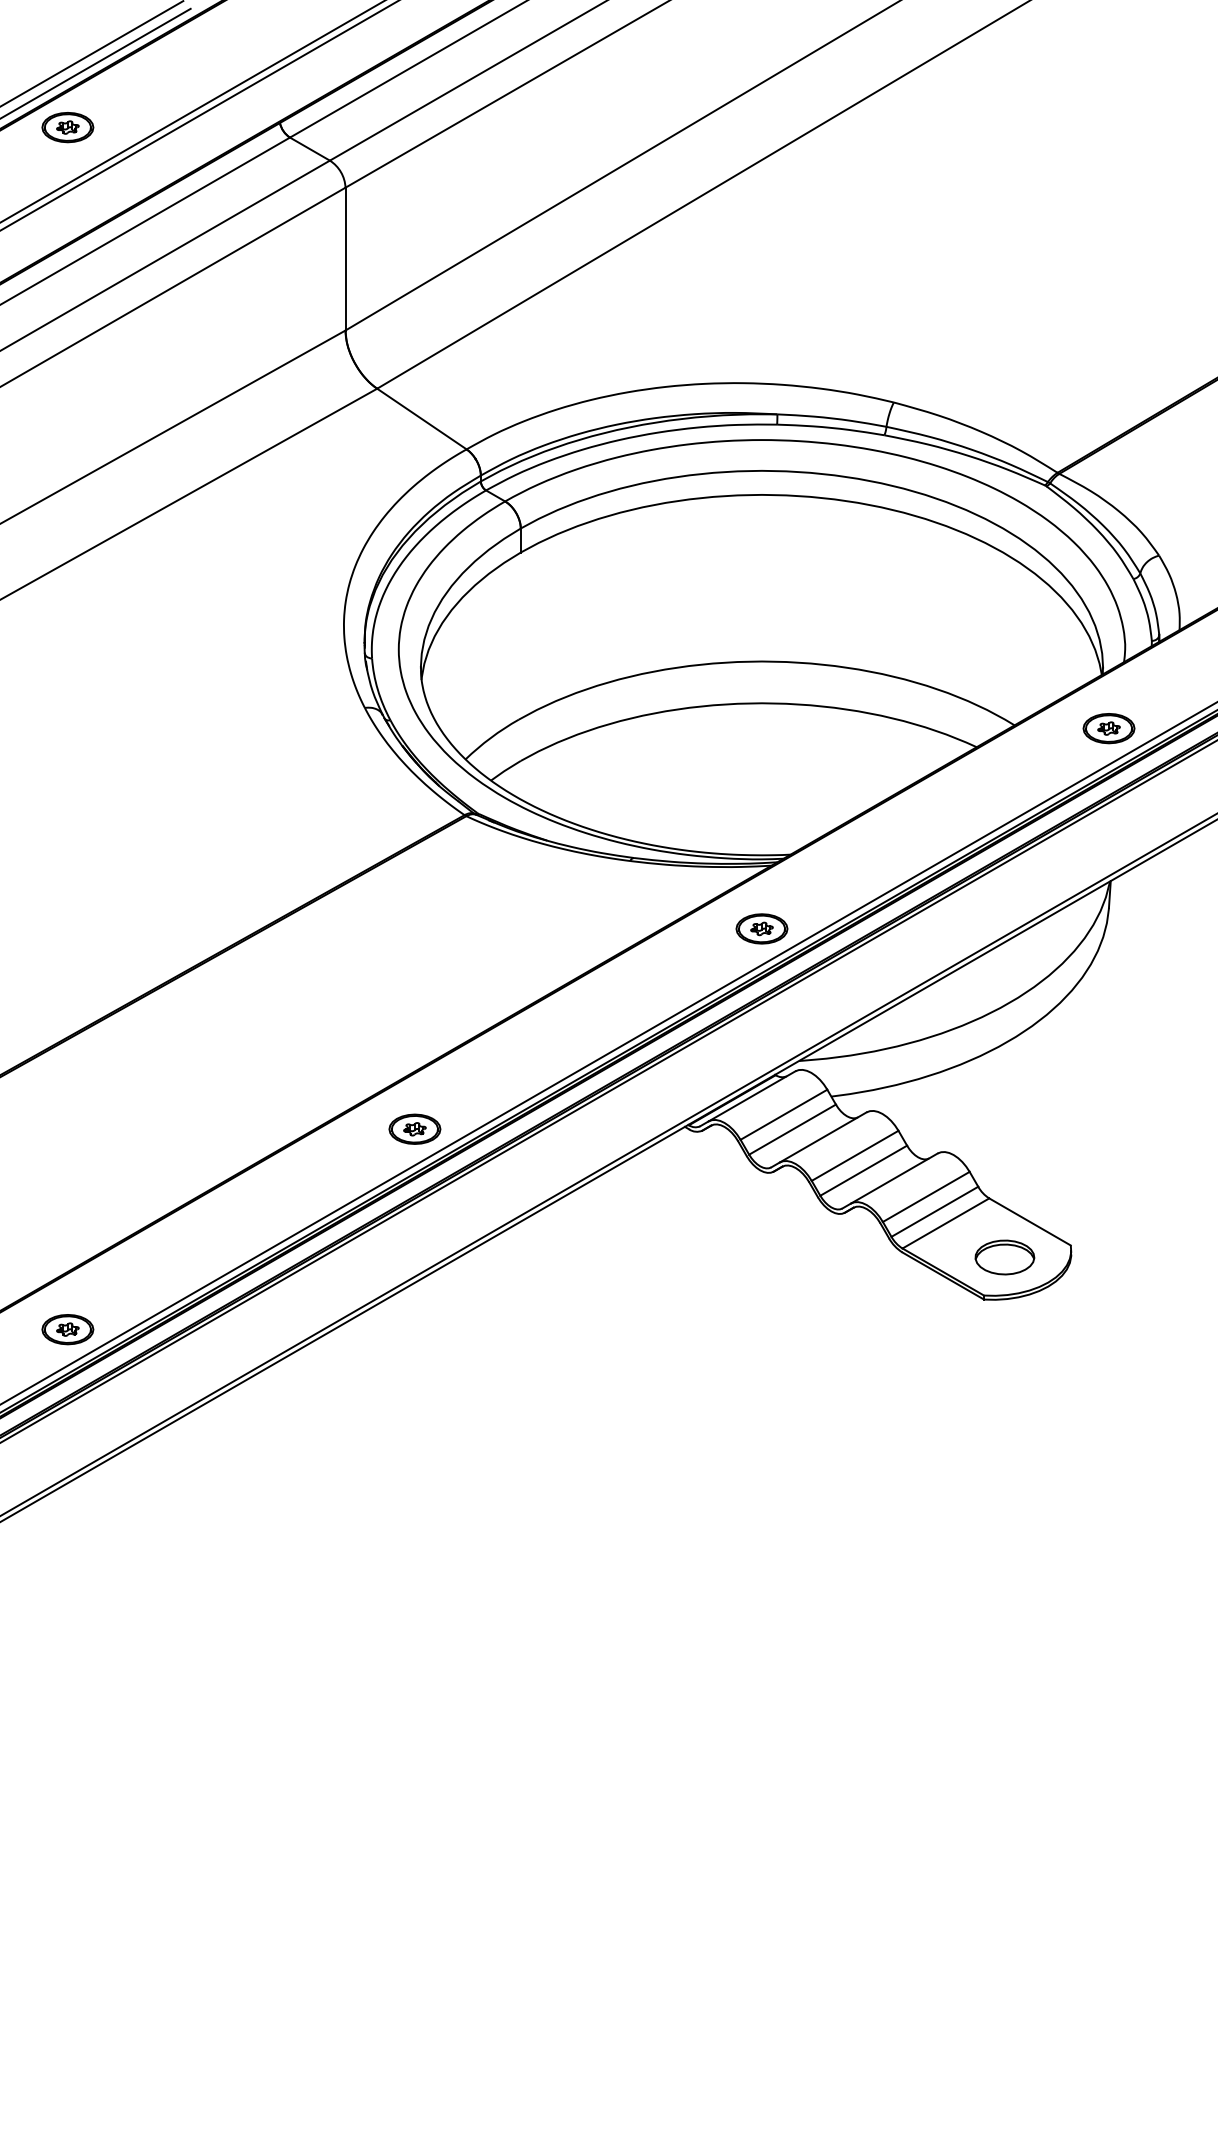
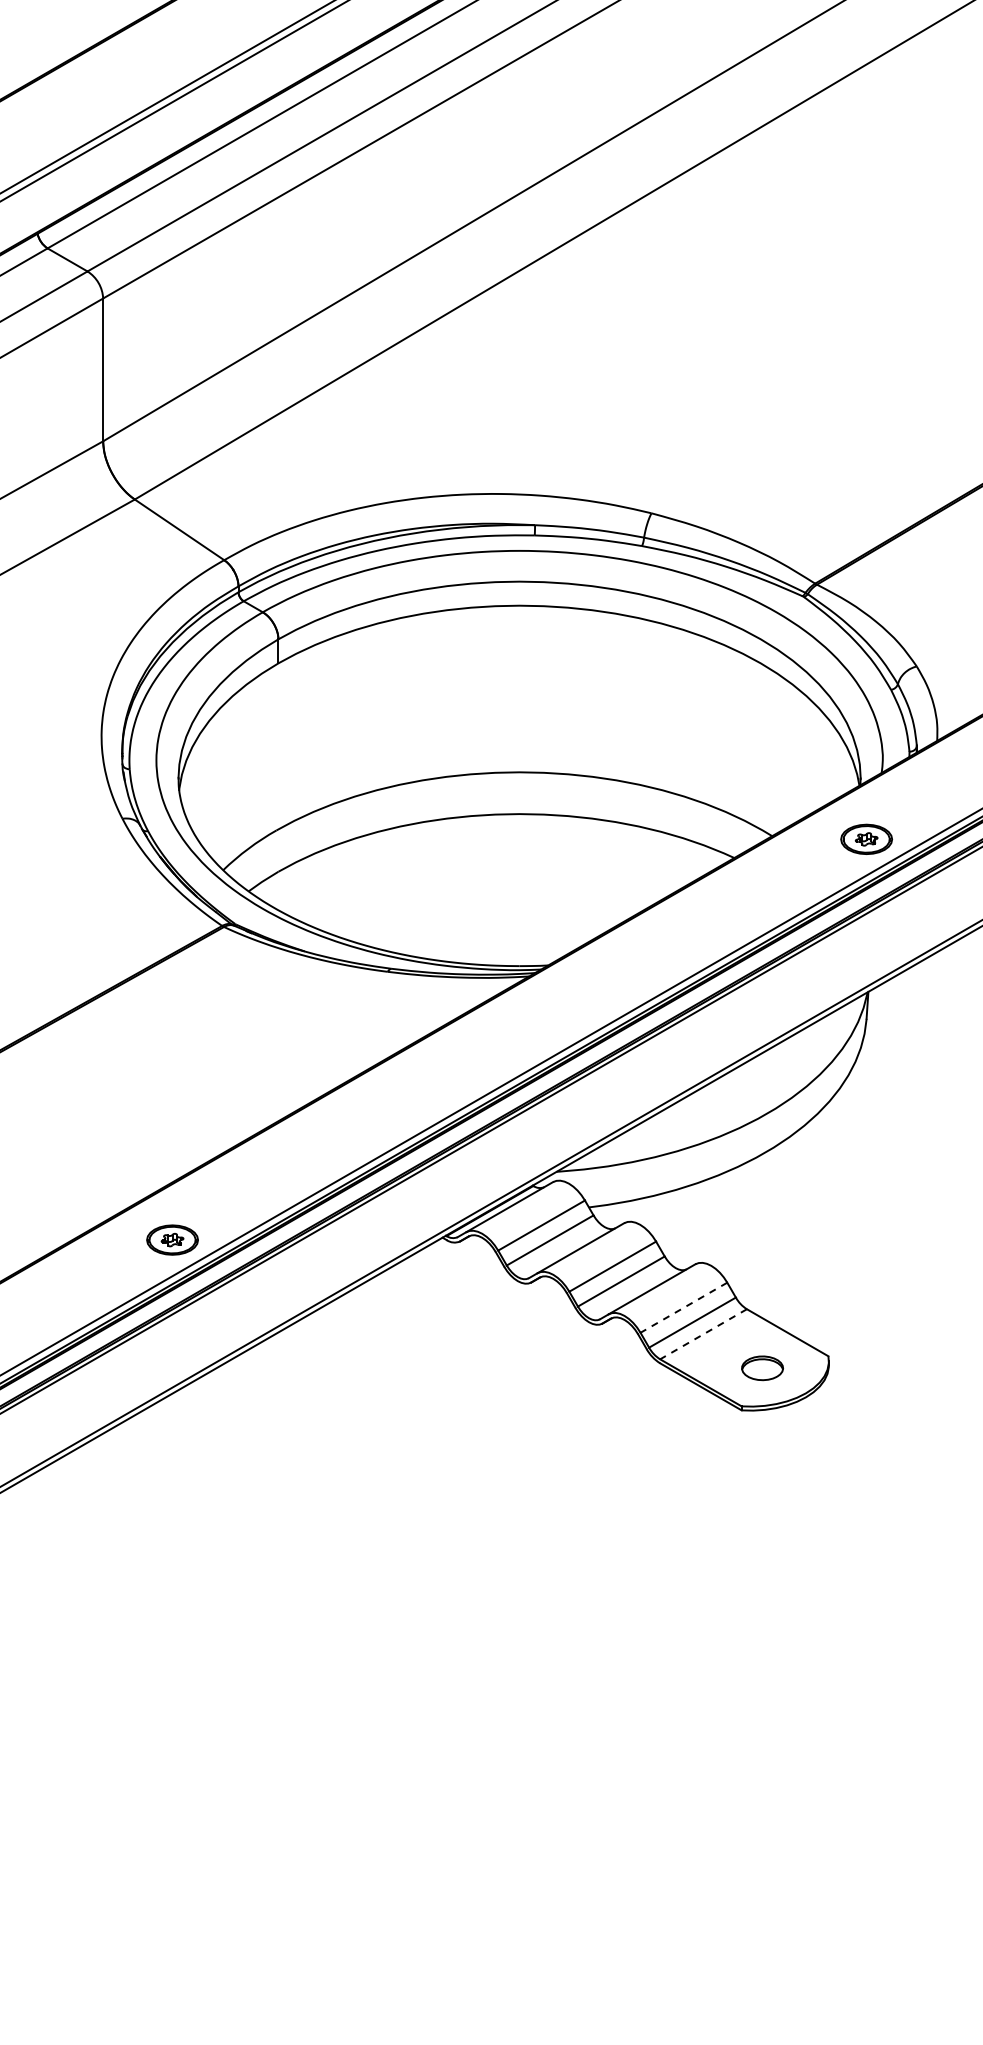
part: (761, 928) -> (519, 1039), removed
line: (925, 1197) -> (683, 1308), solid -> dashed
line: (945, 1223) -> (703, 1334), solid -> dashed
part: (1004, 1257) -> (762, 1368), size x0.7

